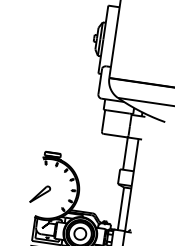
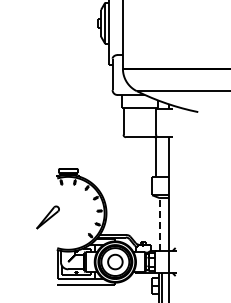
part: (39, 194) -> (47, 217), moved
line: (120, 208) -> (159, 224), solid -> dashed

